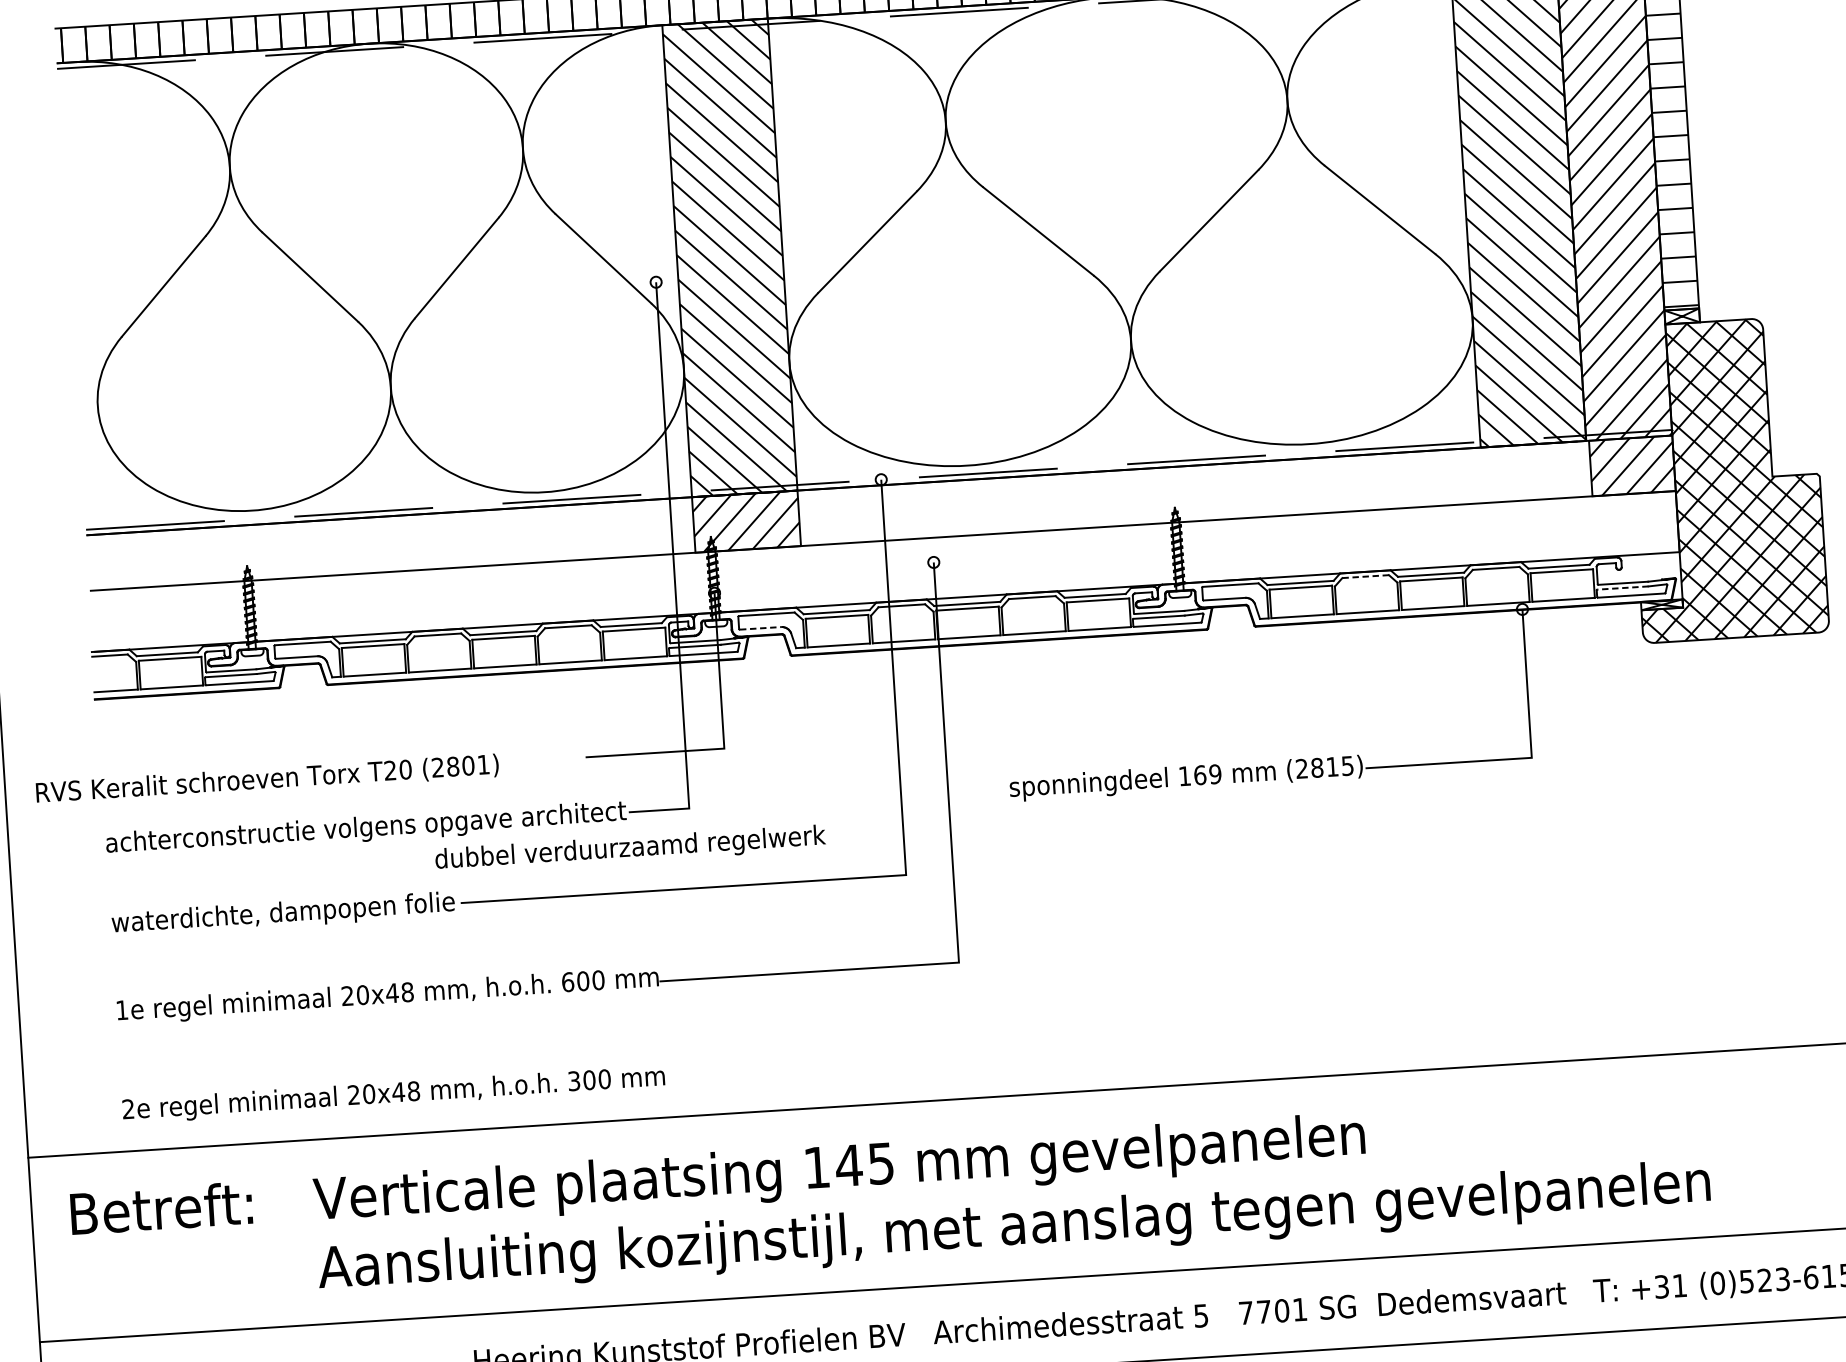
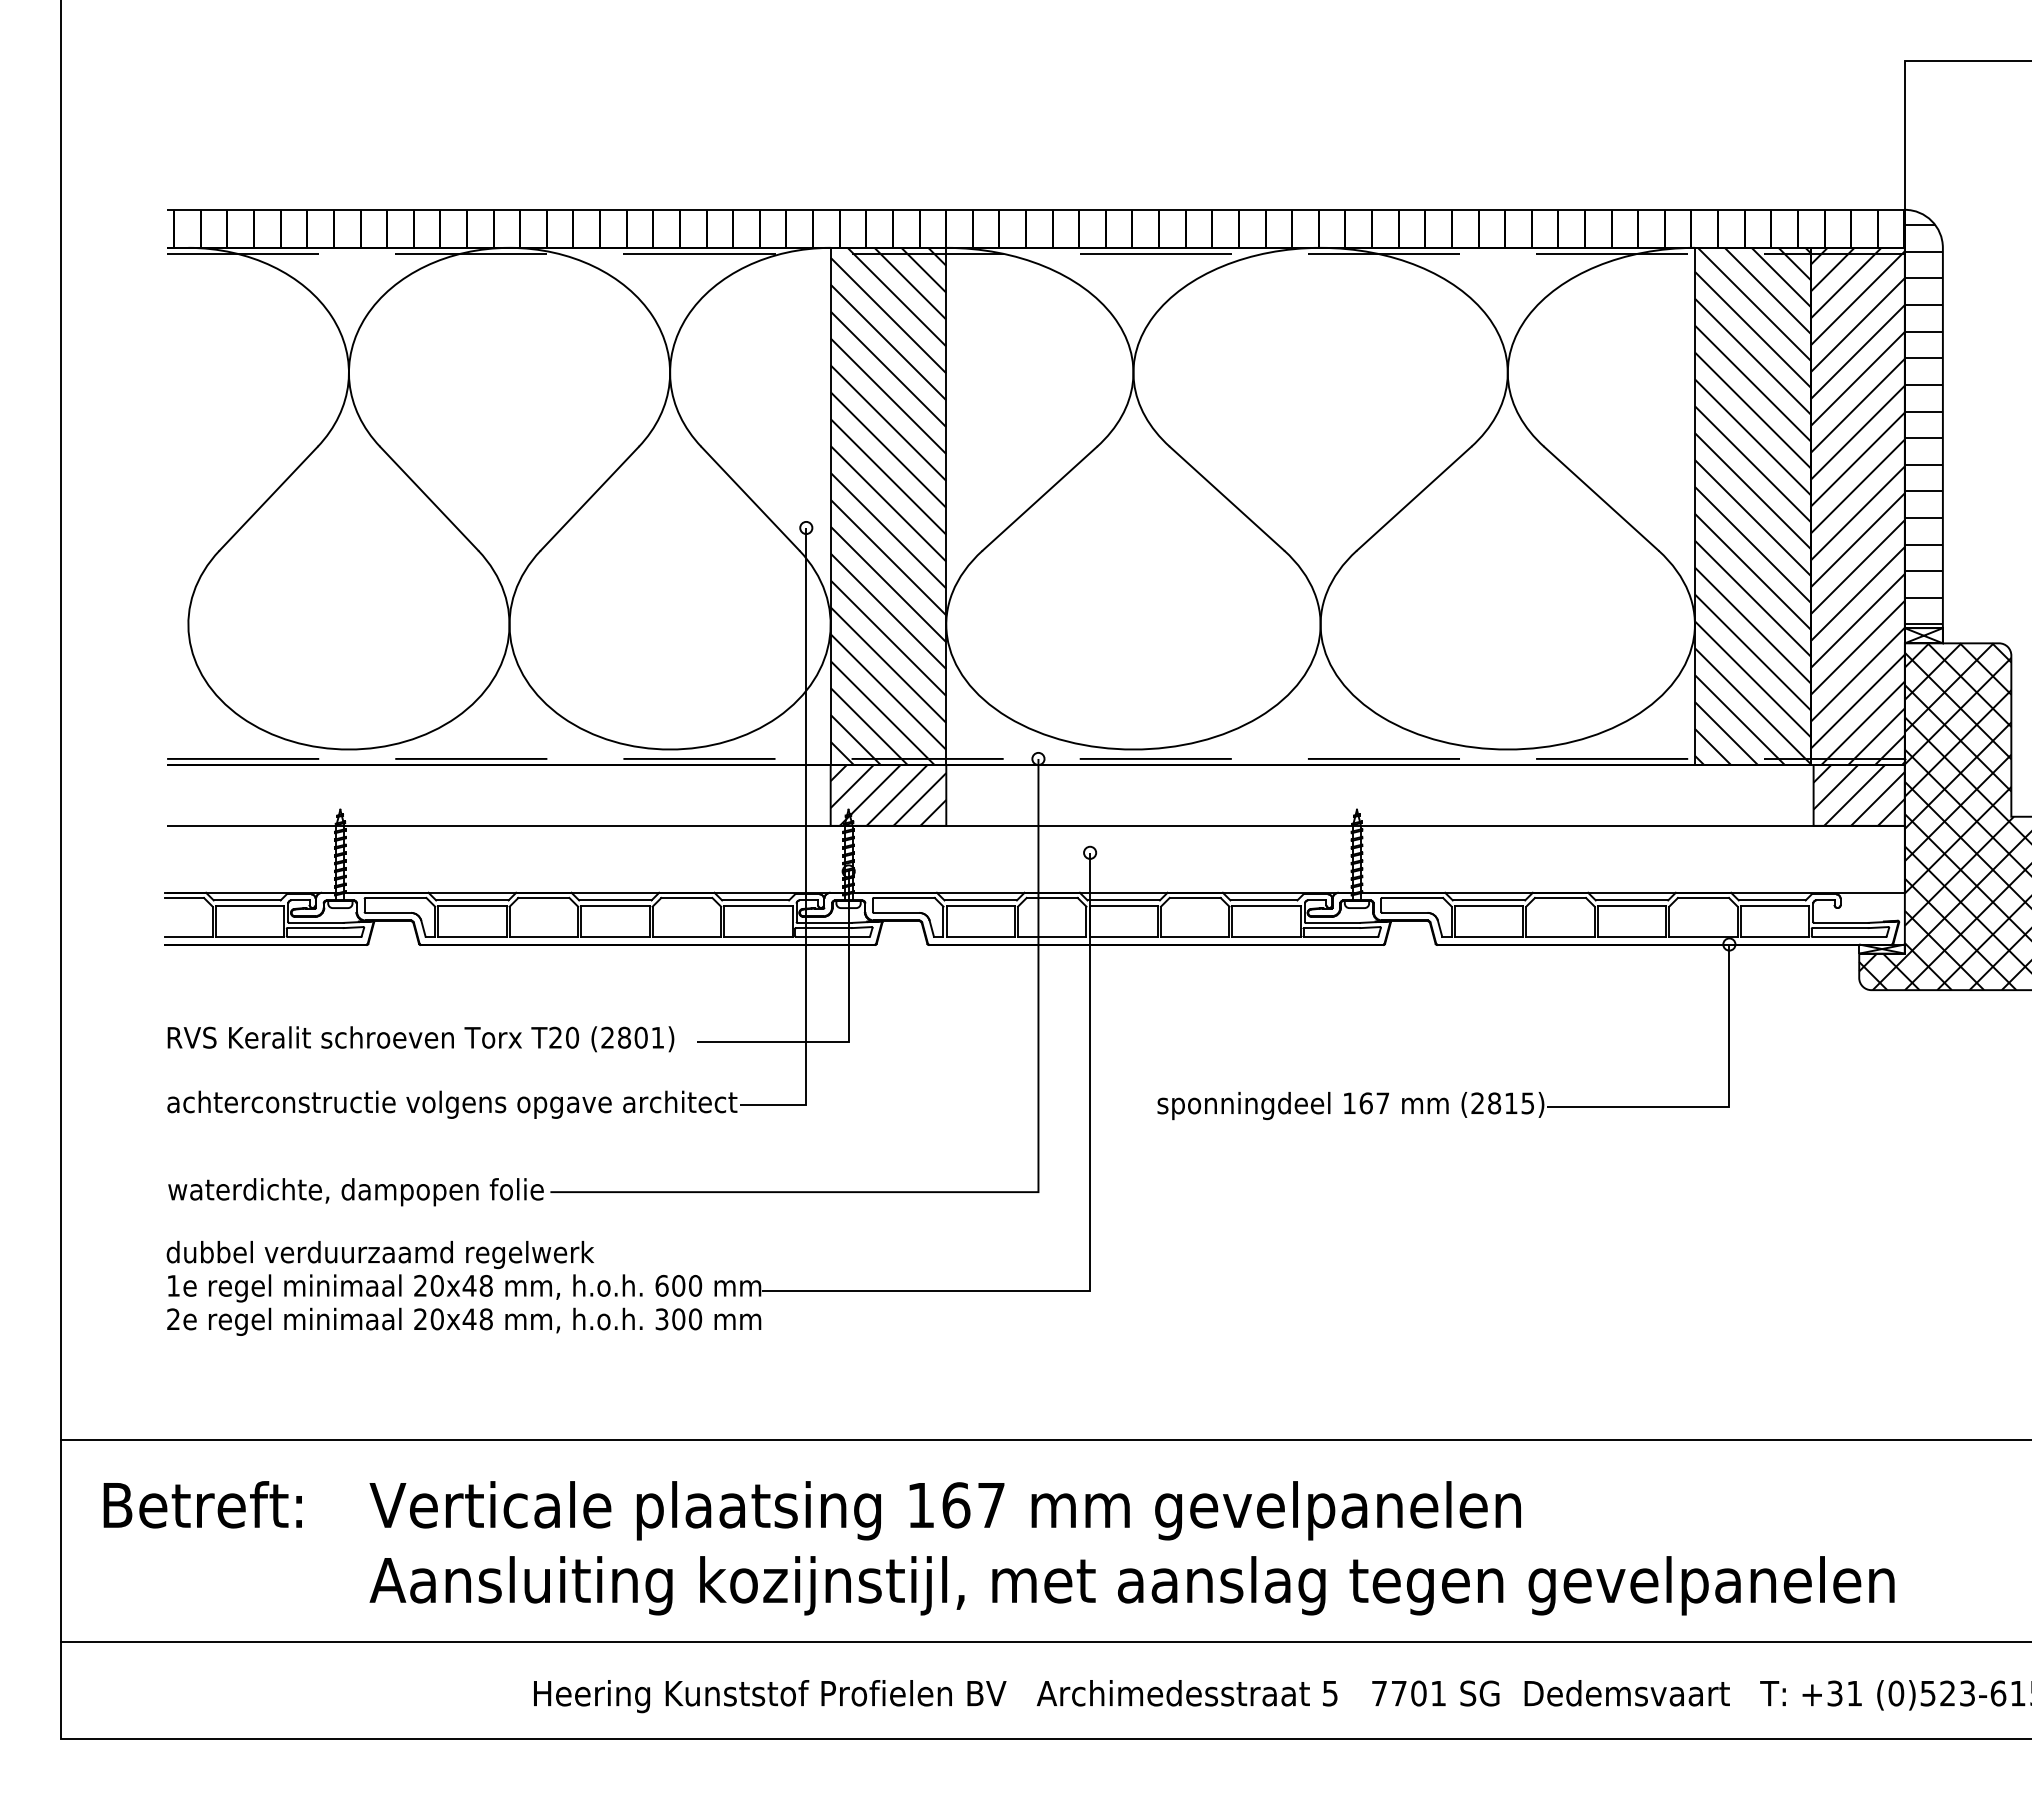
line: (1365, 576) -> (1560, 897), dashed -> solid
line: (1622, 588) -> (1840, 928), dashed -> solid
line: (760, 628) -> (896, 912), dashed -> solid
text: (1215, 774) -> (1382, 1103), 169 -> 167
text: (267, 779) -> (420, 1039), moved
text: (629, 849) -> (379, 1255), moved
text: (394, 1094) -> (464, 1321), moved
text: (863, 1164) -> (972, 1505), 145 -> 167

